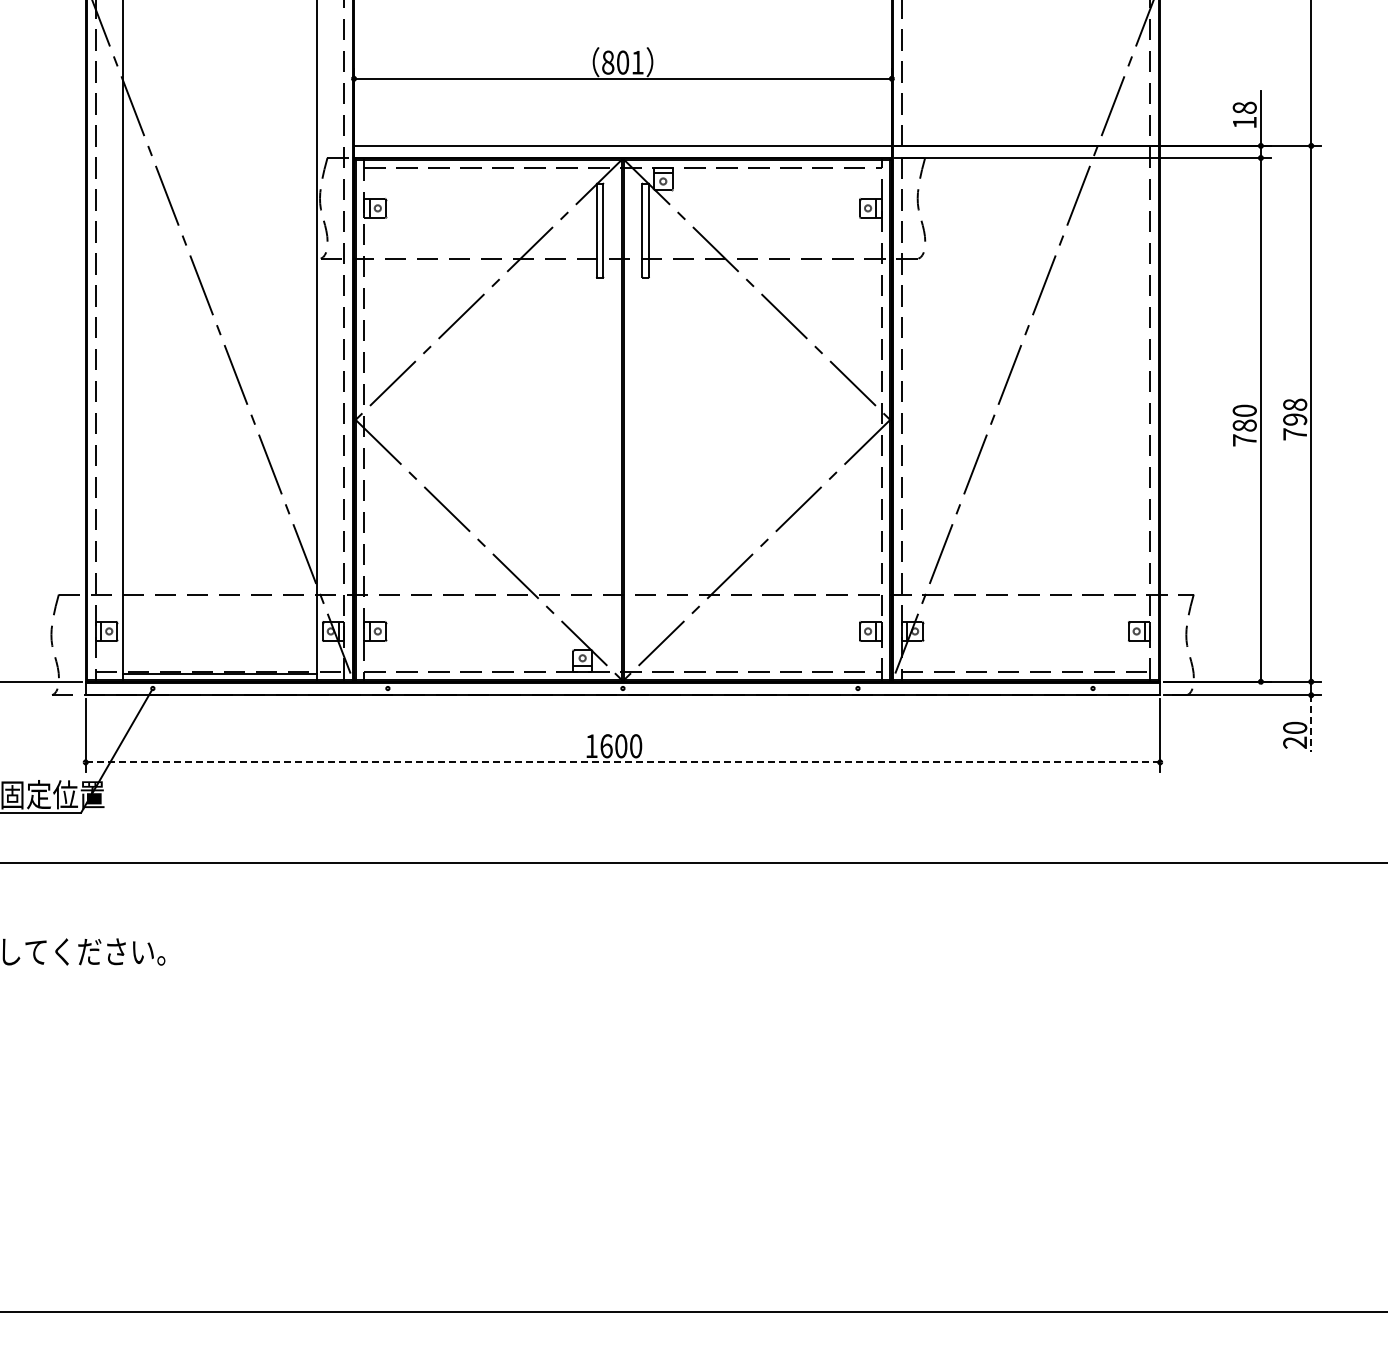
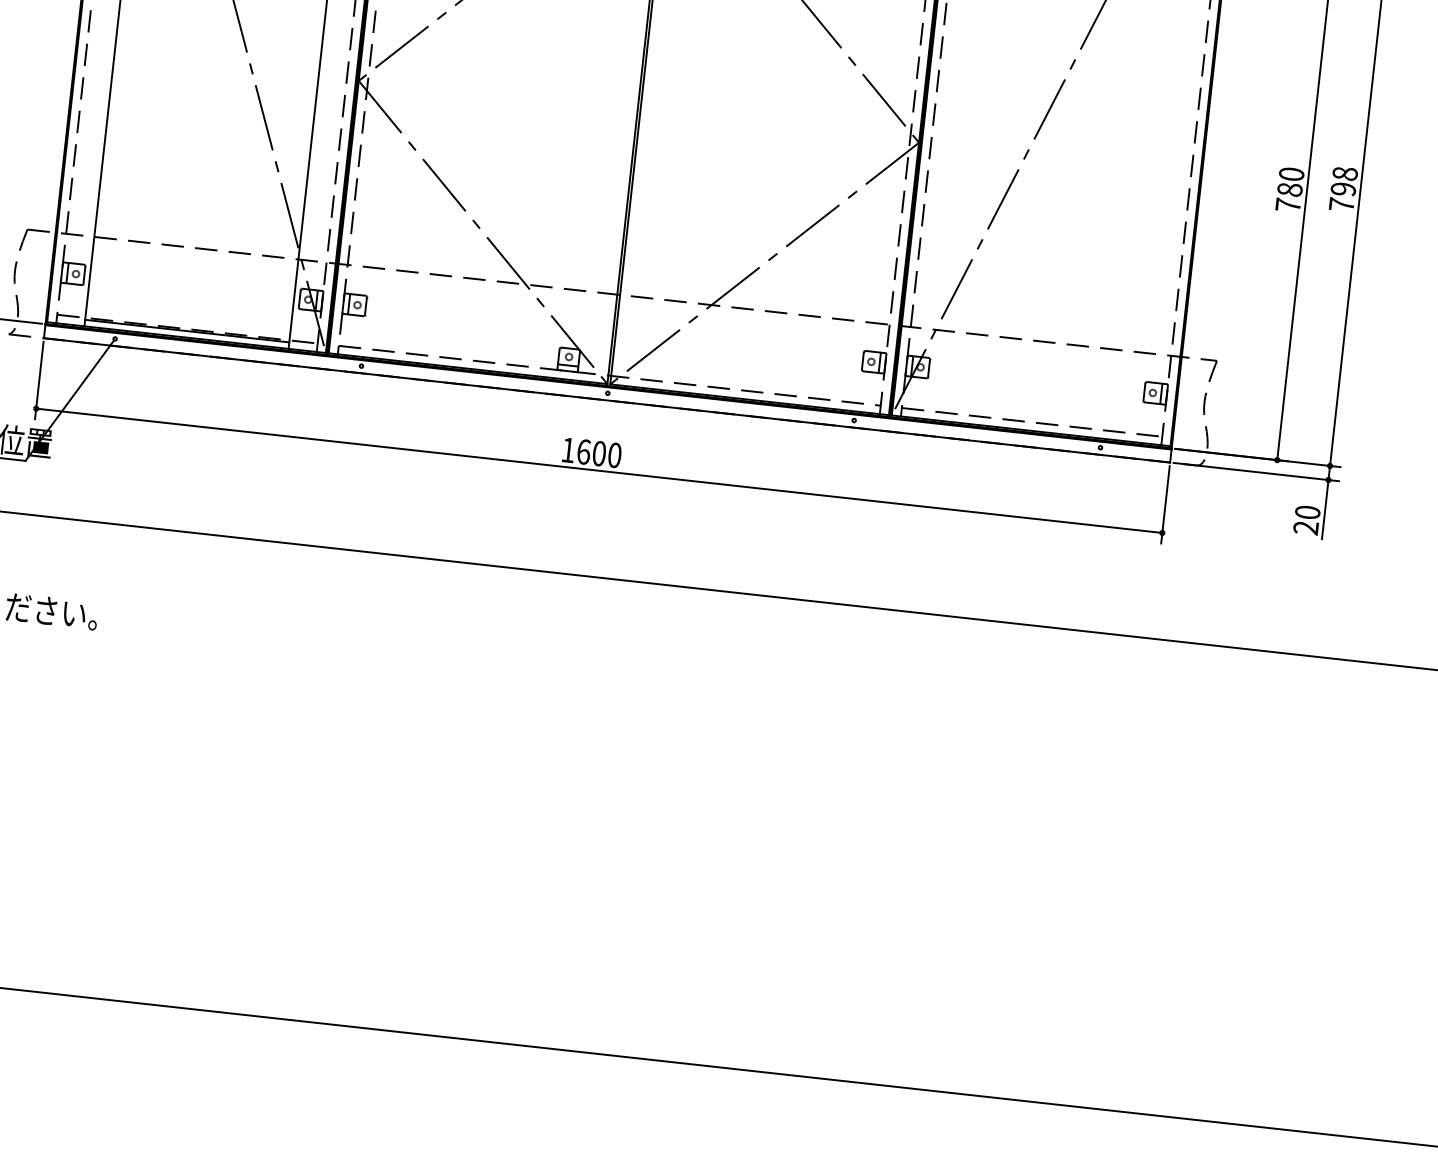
line: (1311, 723) -> (1325, 509), dashed -> solid
line: (623, 762) -> (599, 470), dashed -> solid

